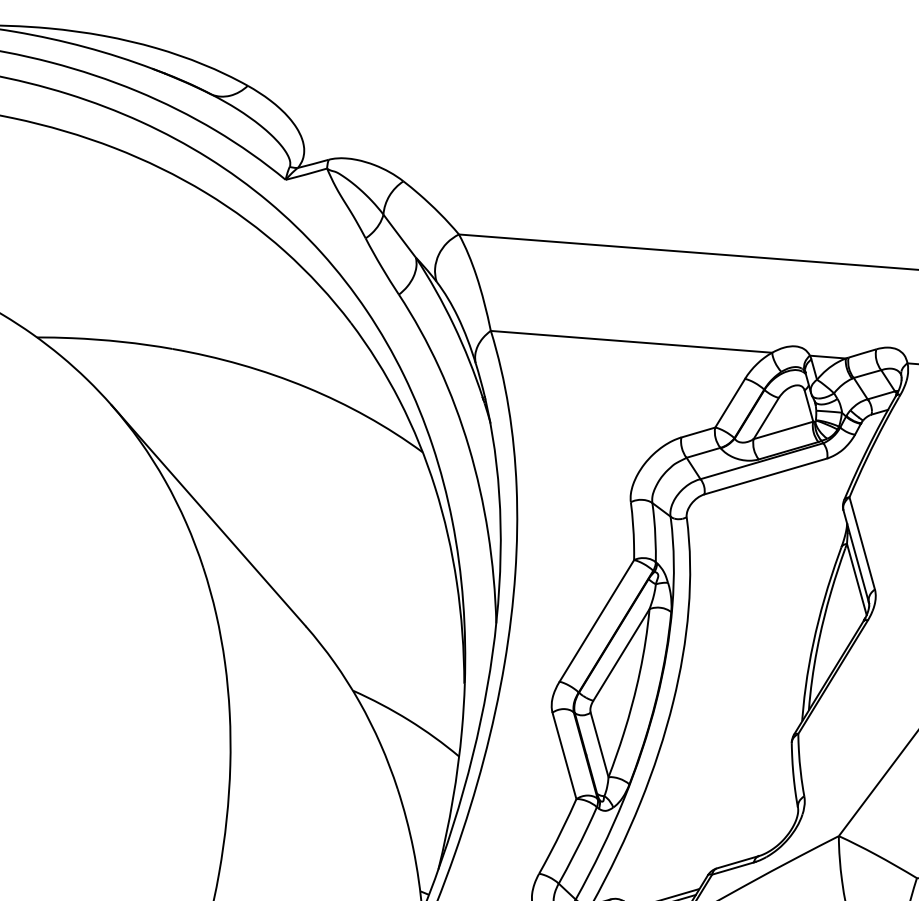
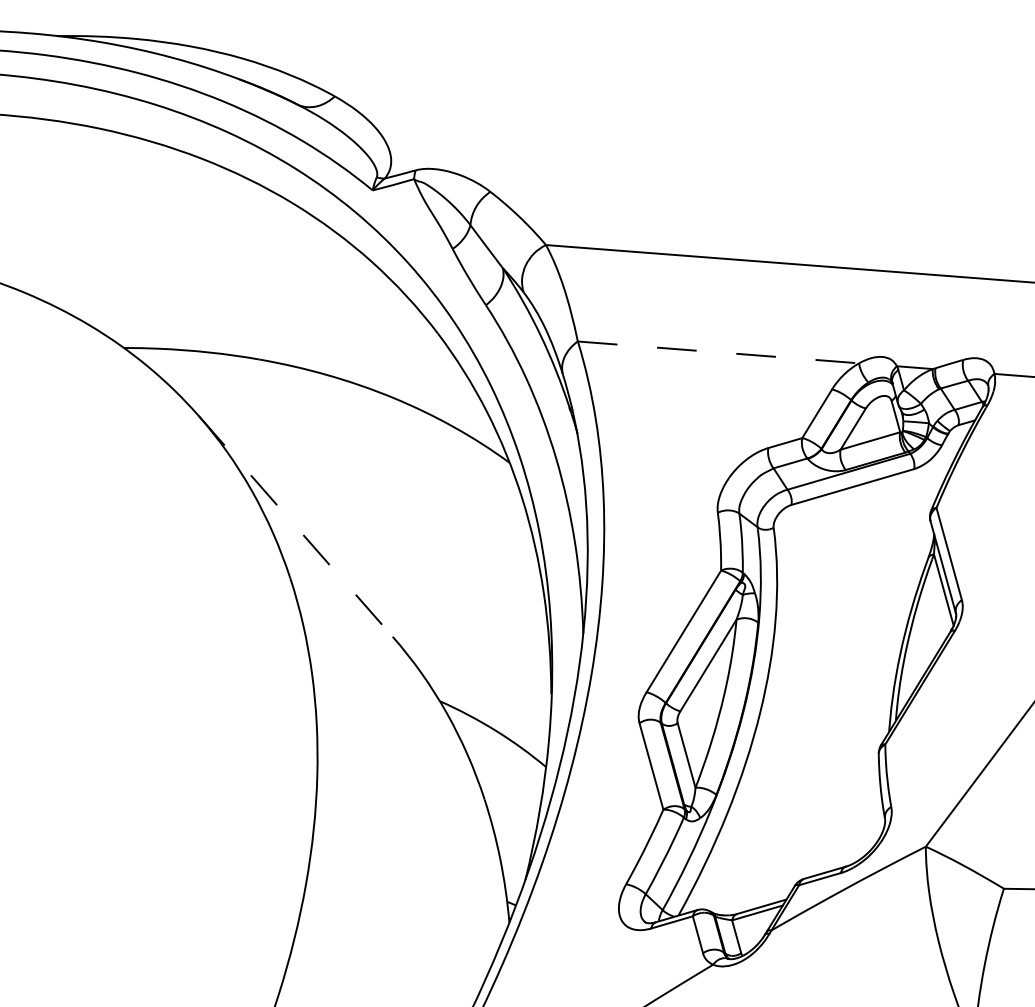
line: (632, 341) -> (719, 352), solid -> dashed
line: (208, 515) -> (295, 526), solid -> dashed

